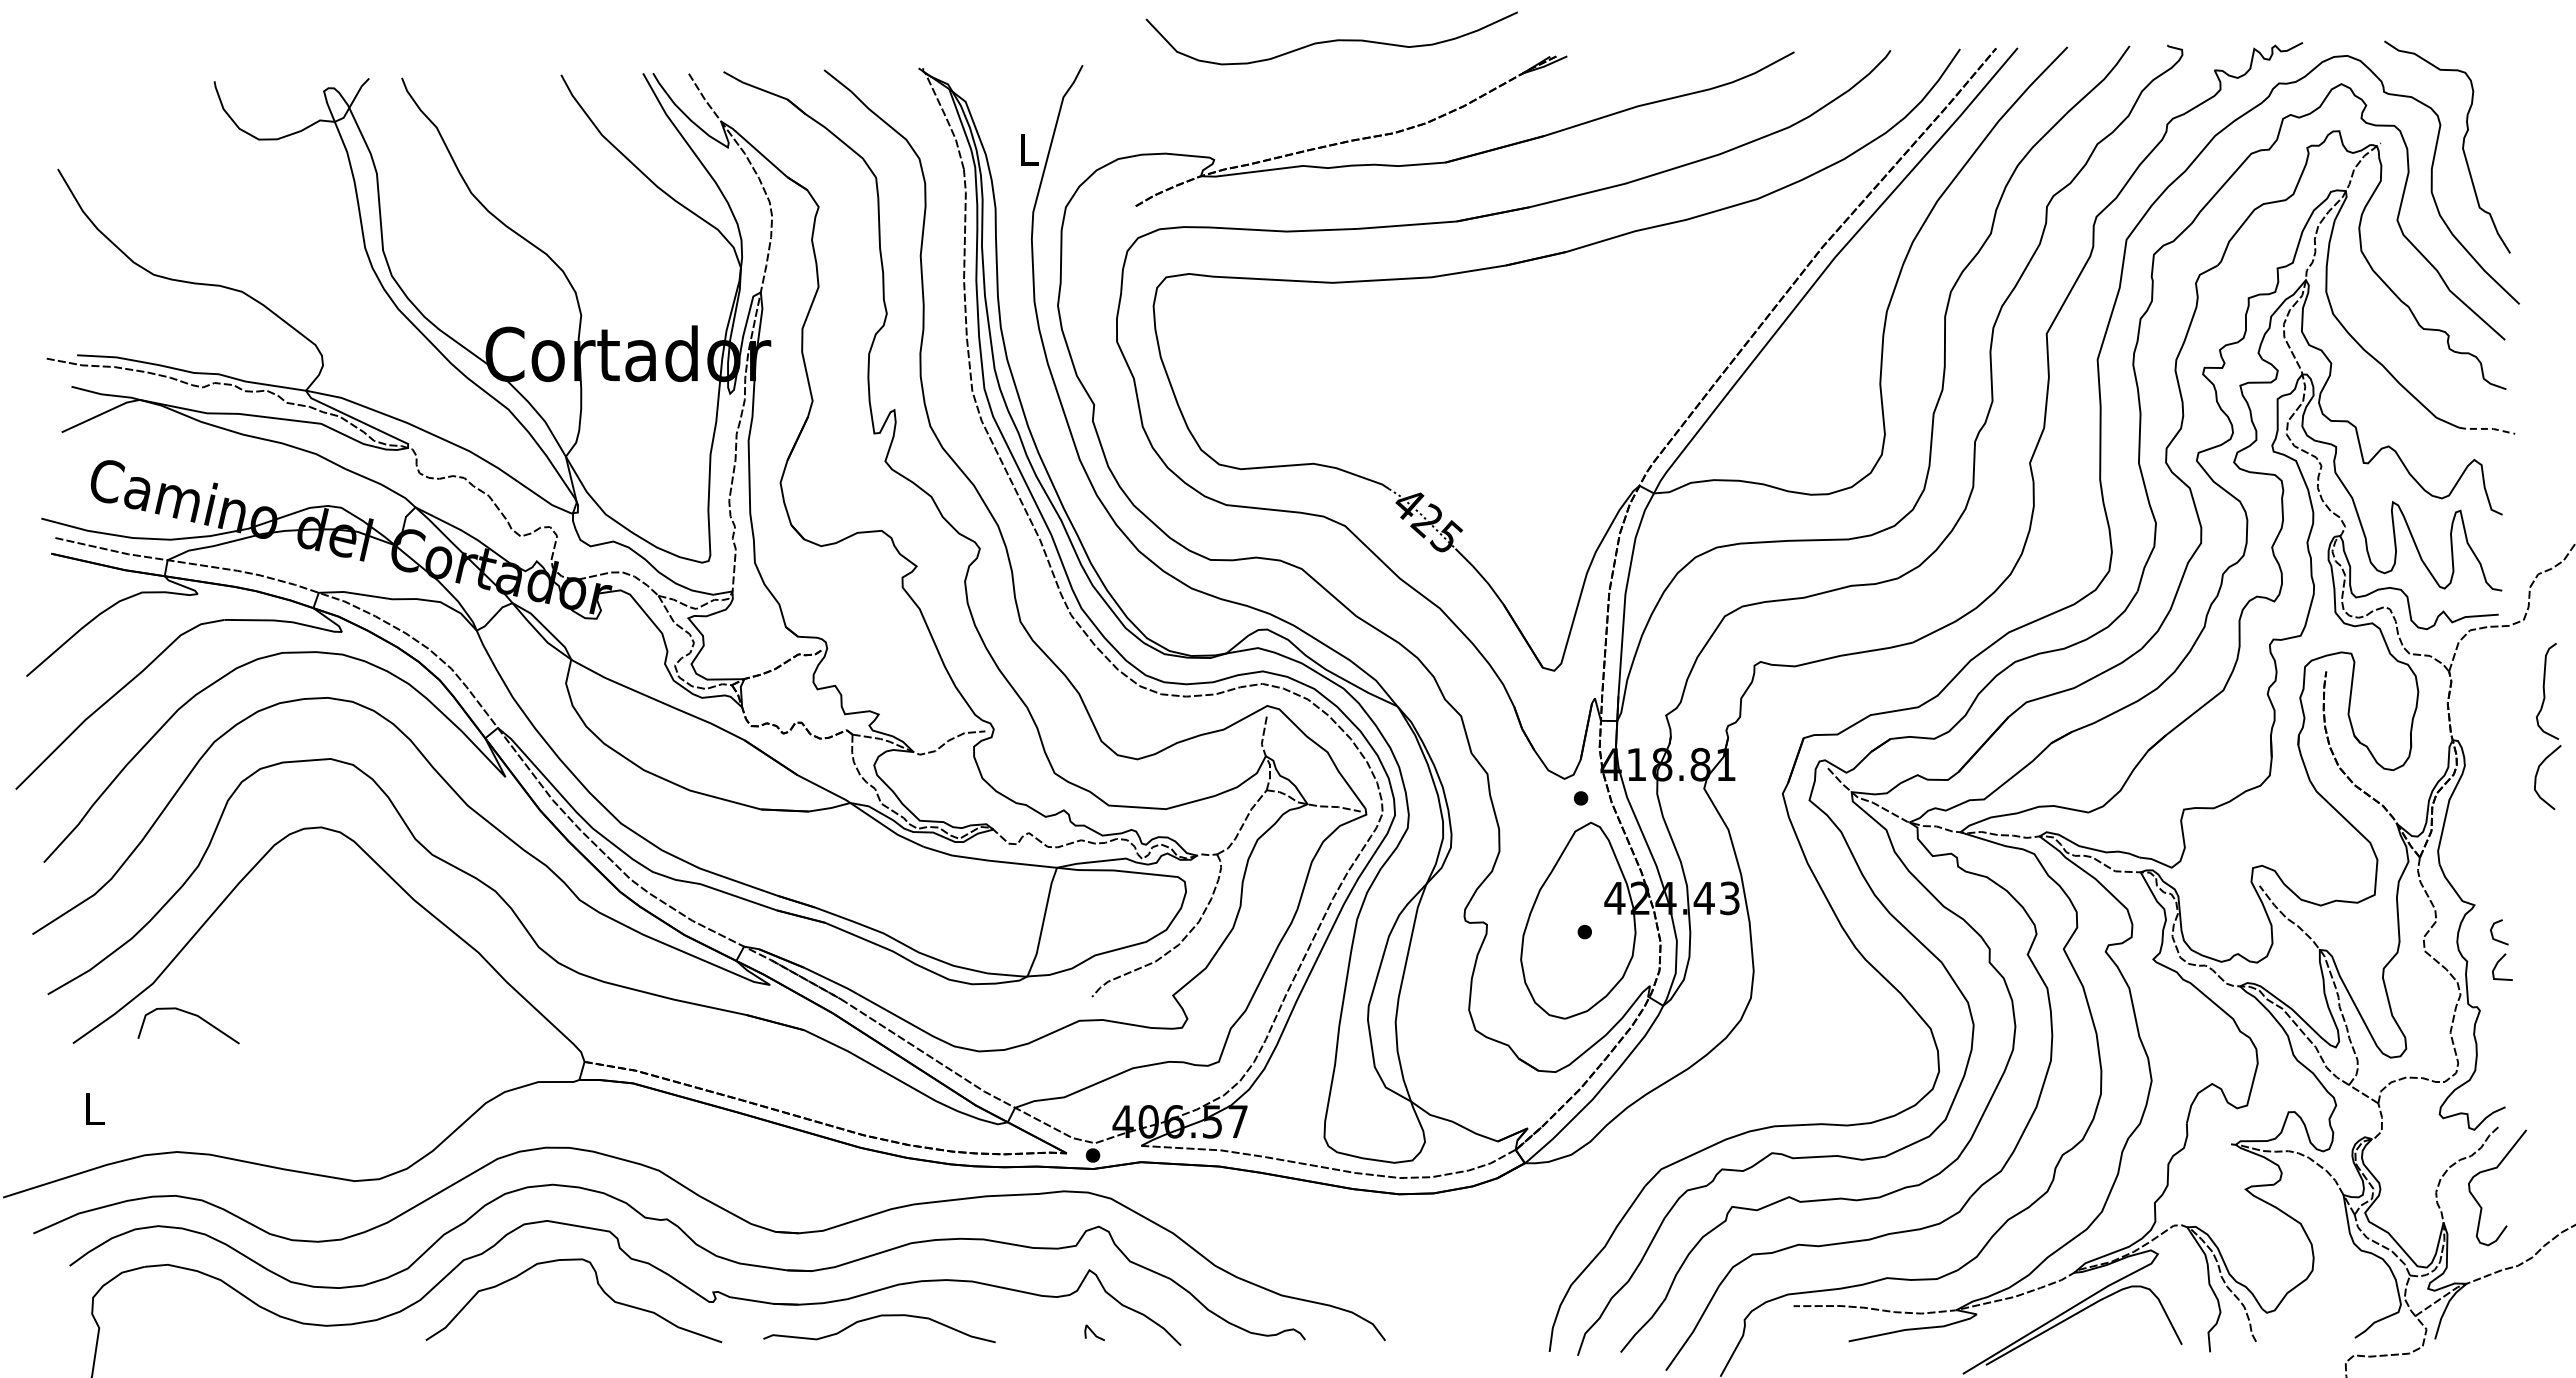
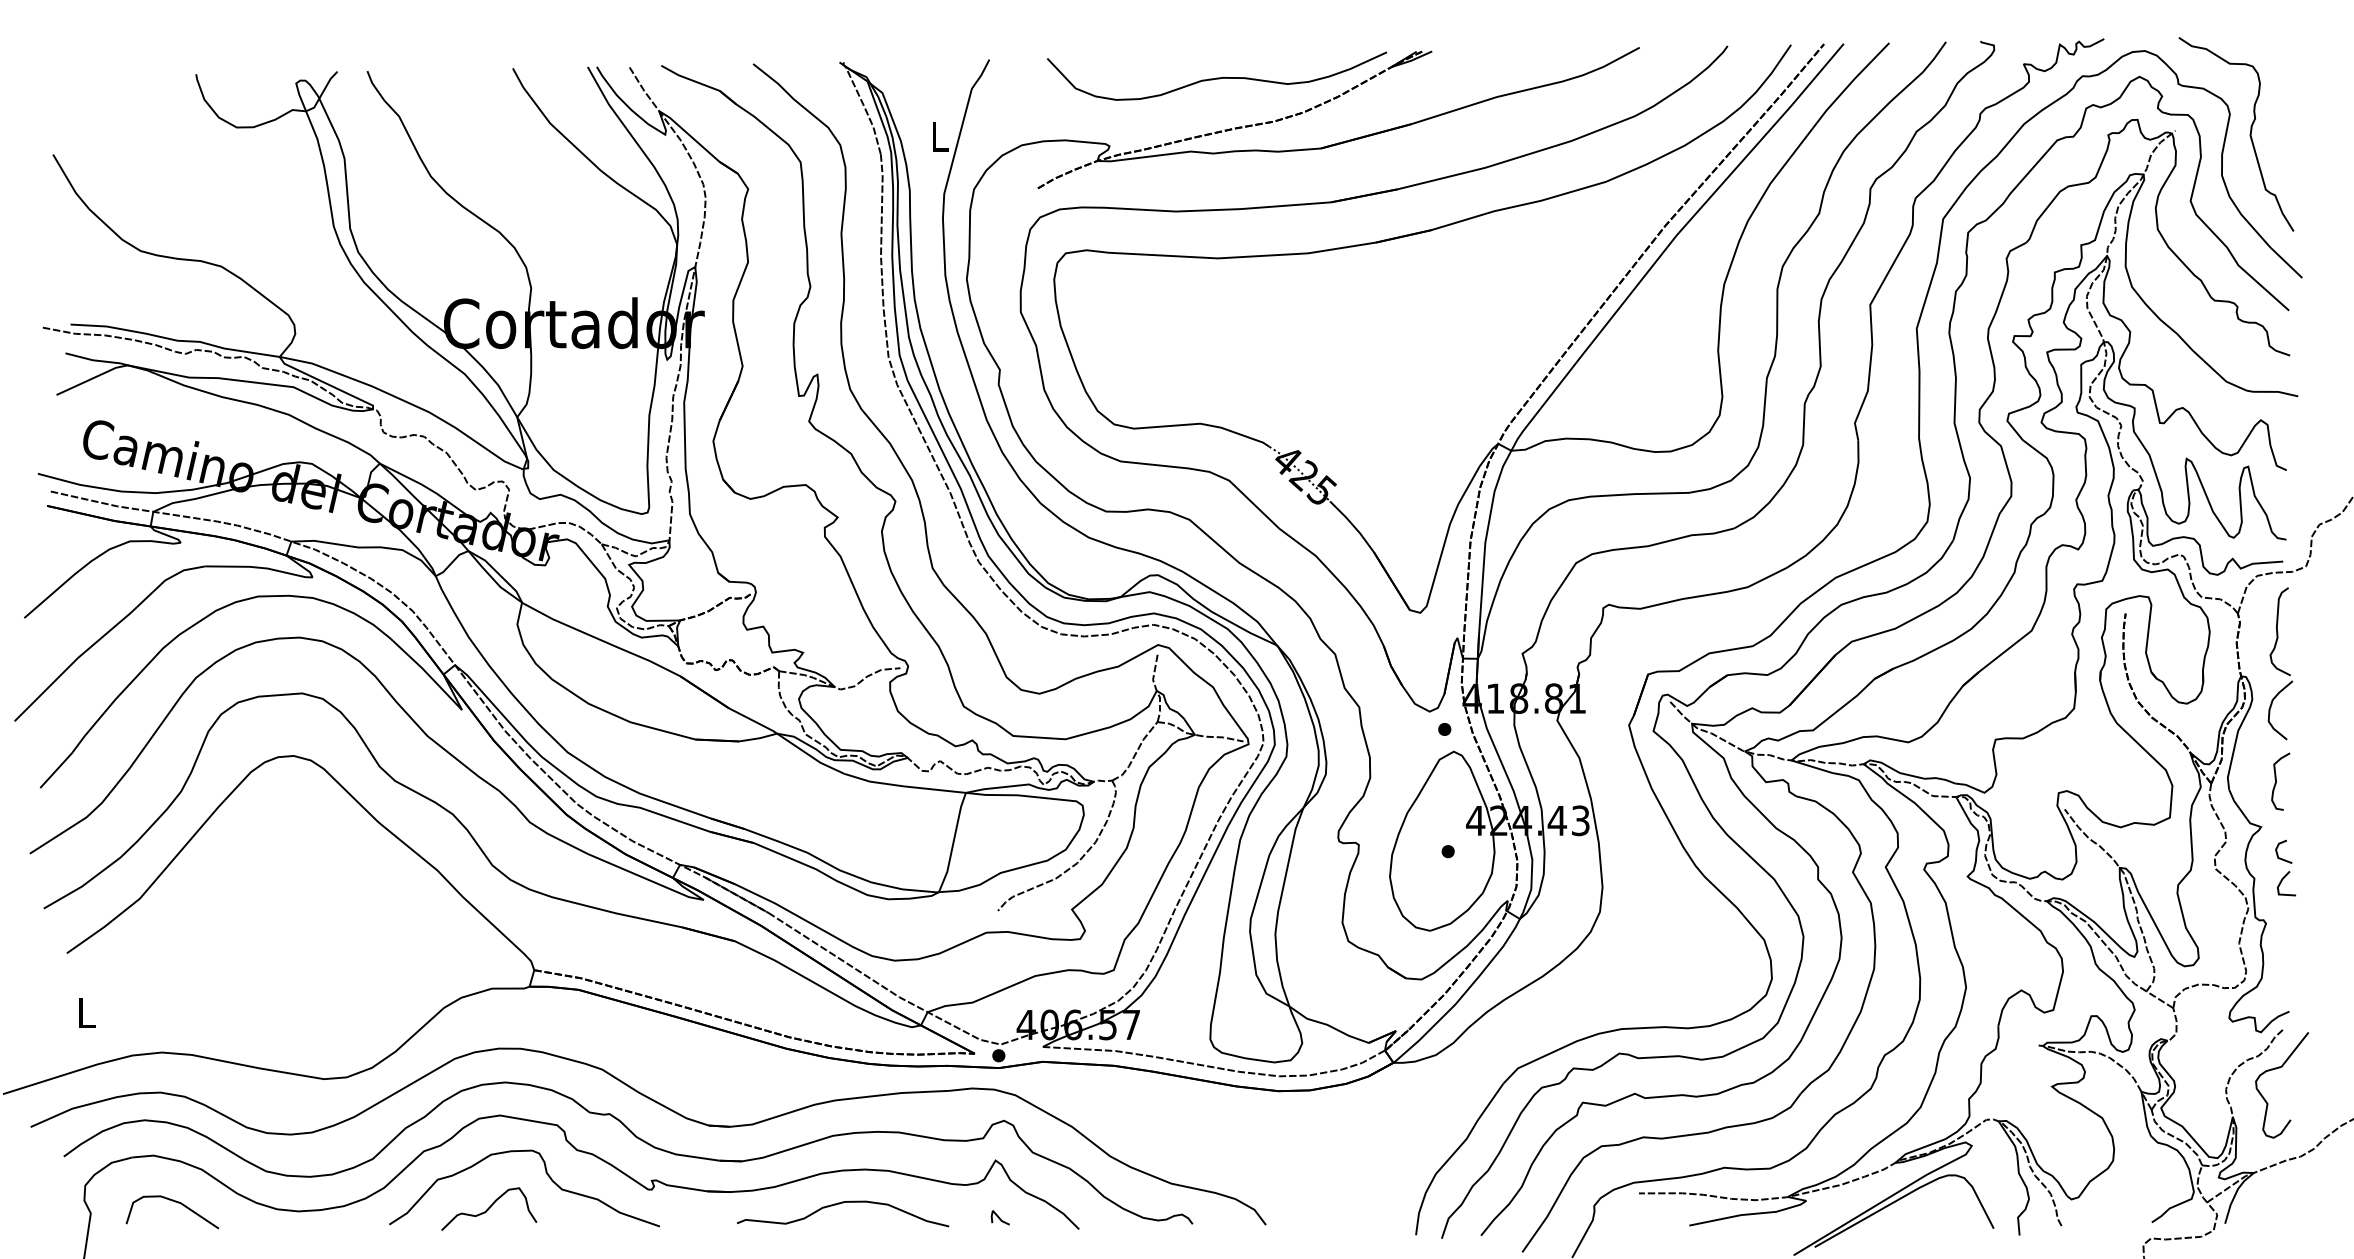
curve: (1331, 40) -> (1216, 78), moved
line: (2487, 428) -> (2272, 391), dashed -> solid
part: (2547, 726) -> (2280, 663), moved
curve: (2491, 855) -> (2276, 781), added
curve: (192, 1015) -> (176, 1202), moved
curve: (878, 1317) -> (842, 1203), moved
curve: (534, 1323) -> (488, 1209), added

